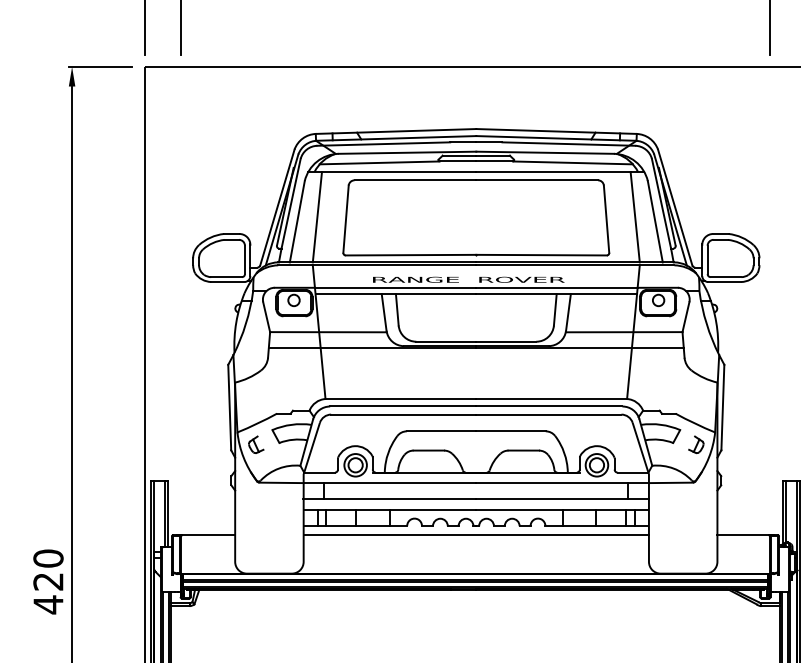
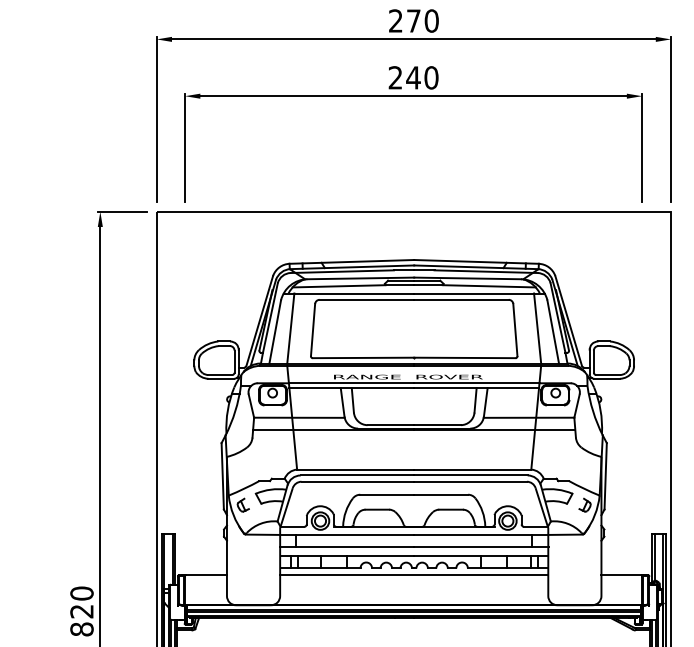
text: (47, 604) -> (81, 629), 420 -> 820

